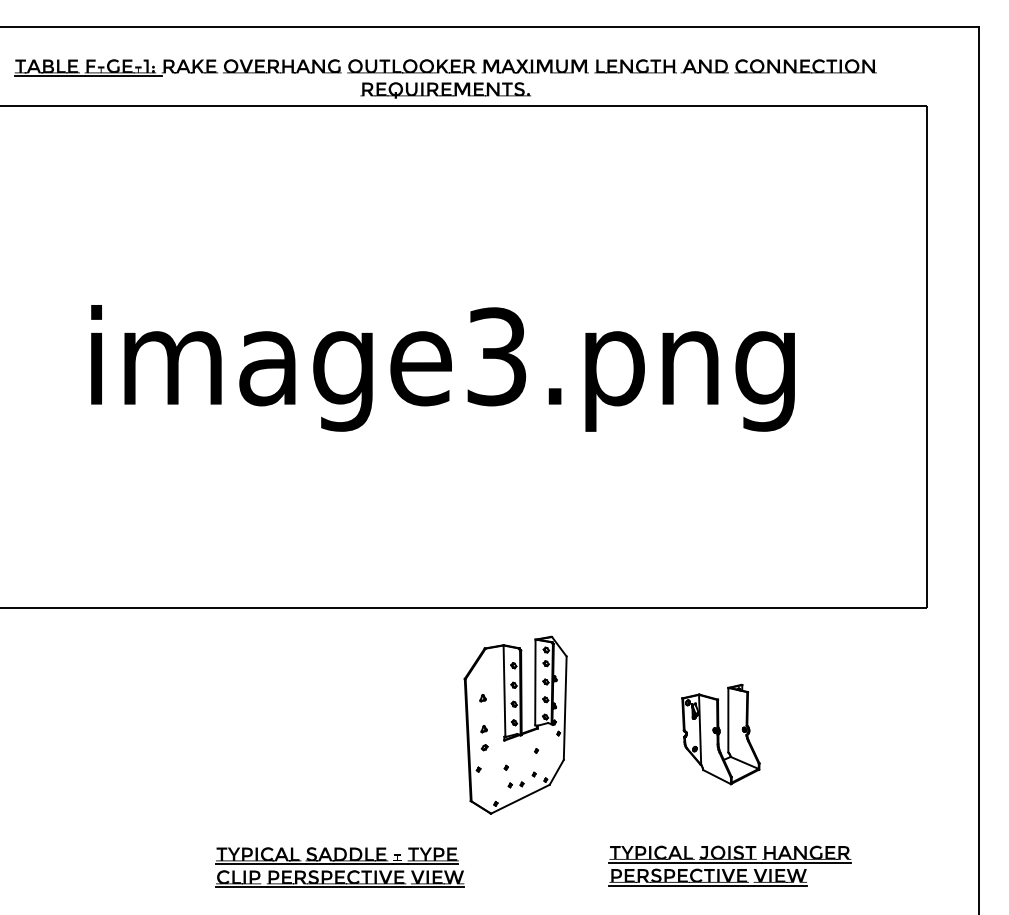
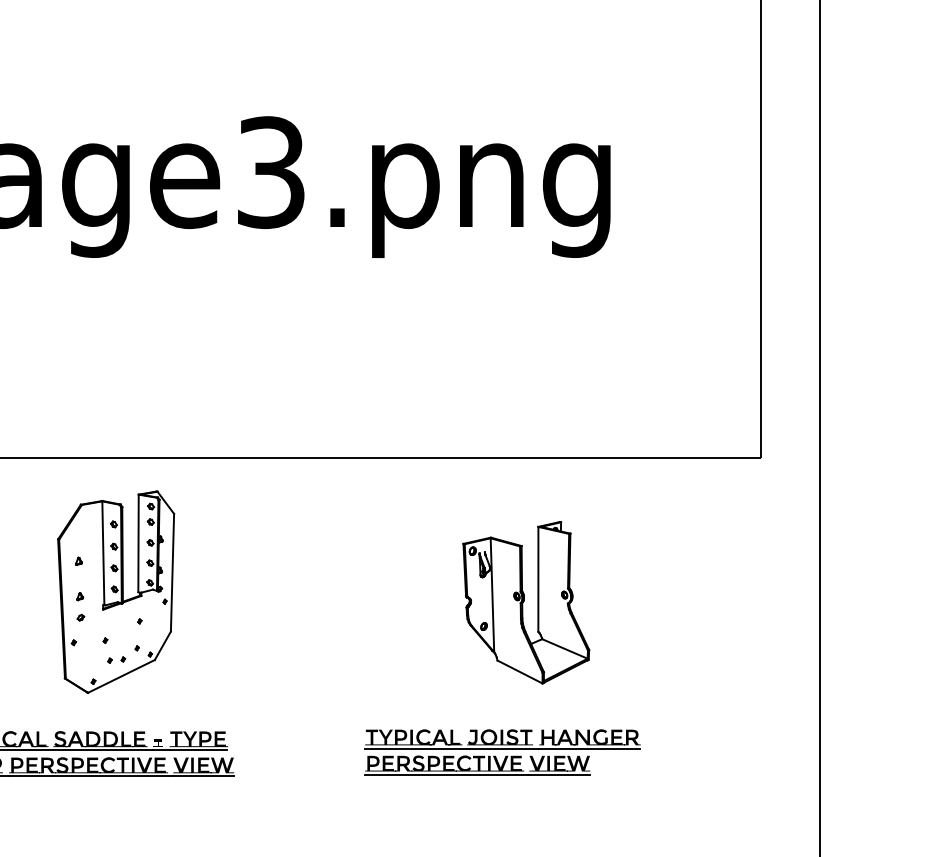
part: (515, 724) -> (115, 591), moved
part: (720, 734) -> (525, 602), size x1.43
part: (729, 865) -> (501, 751), moved

